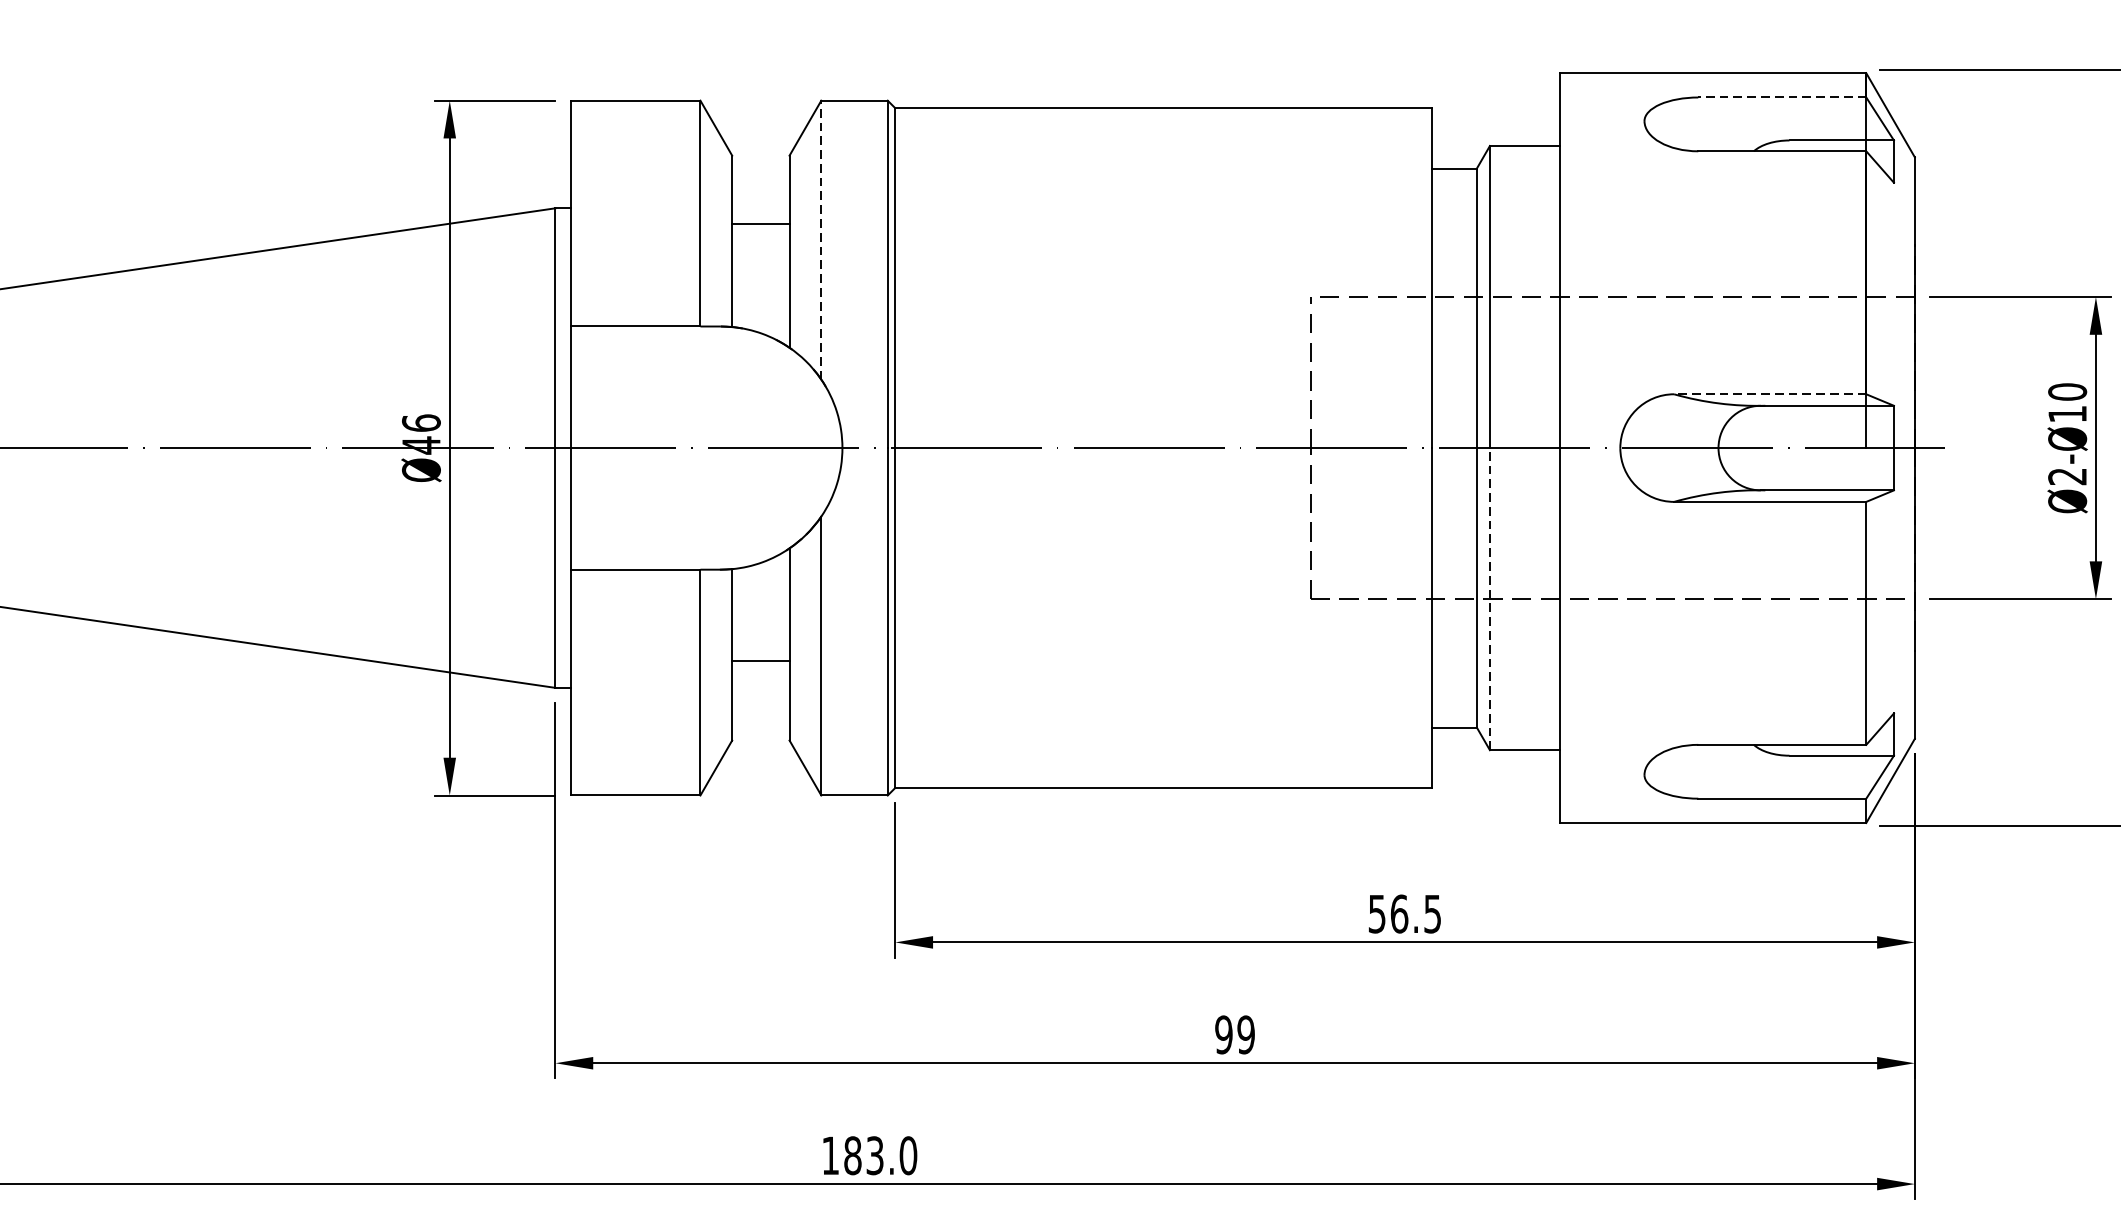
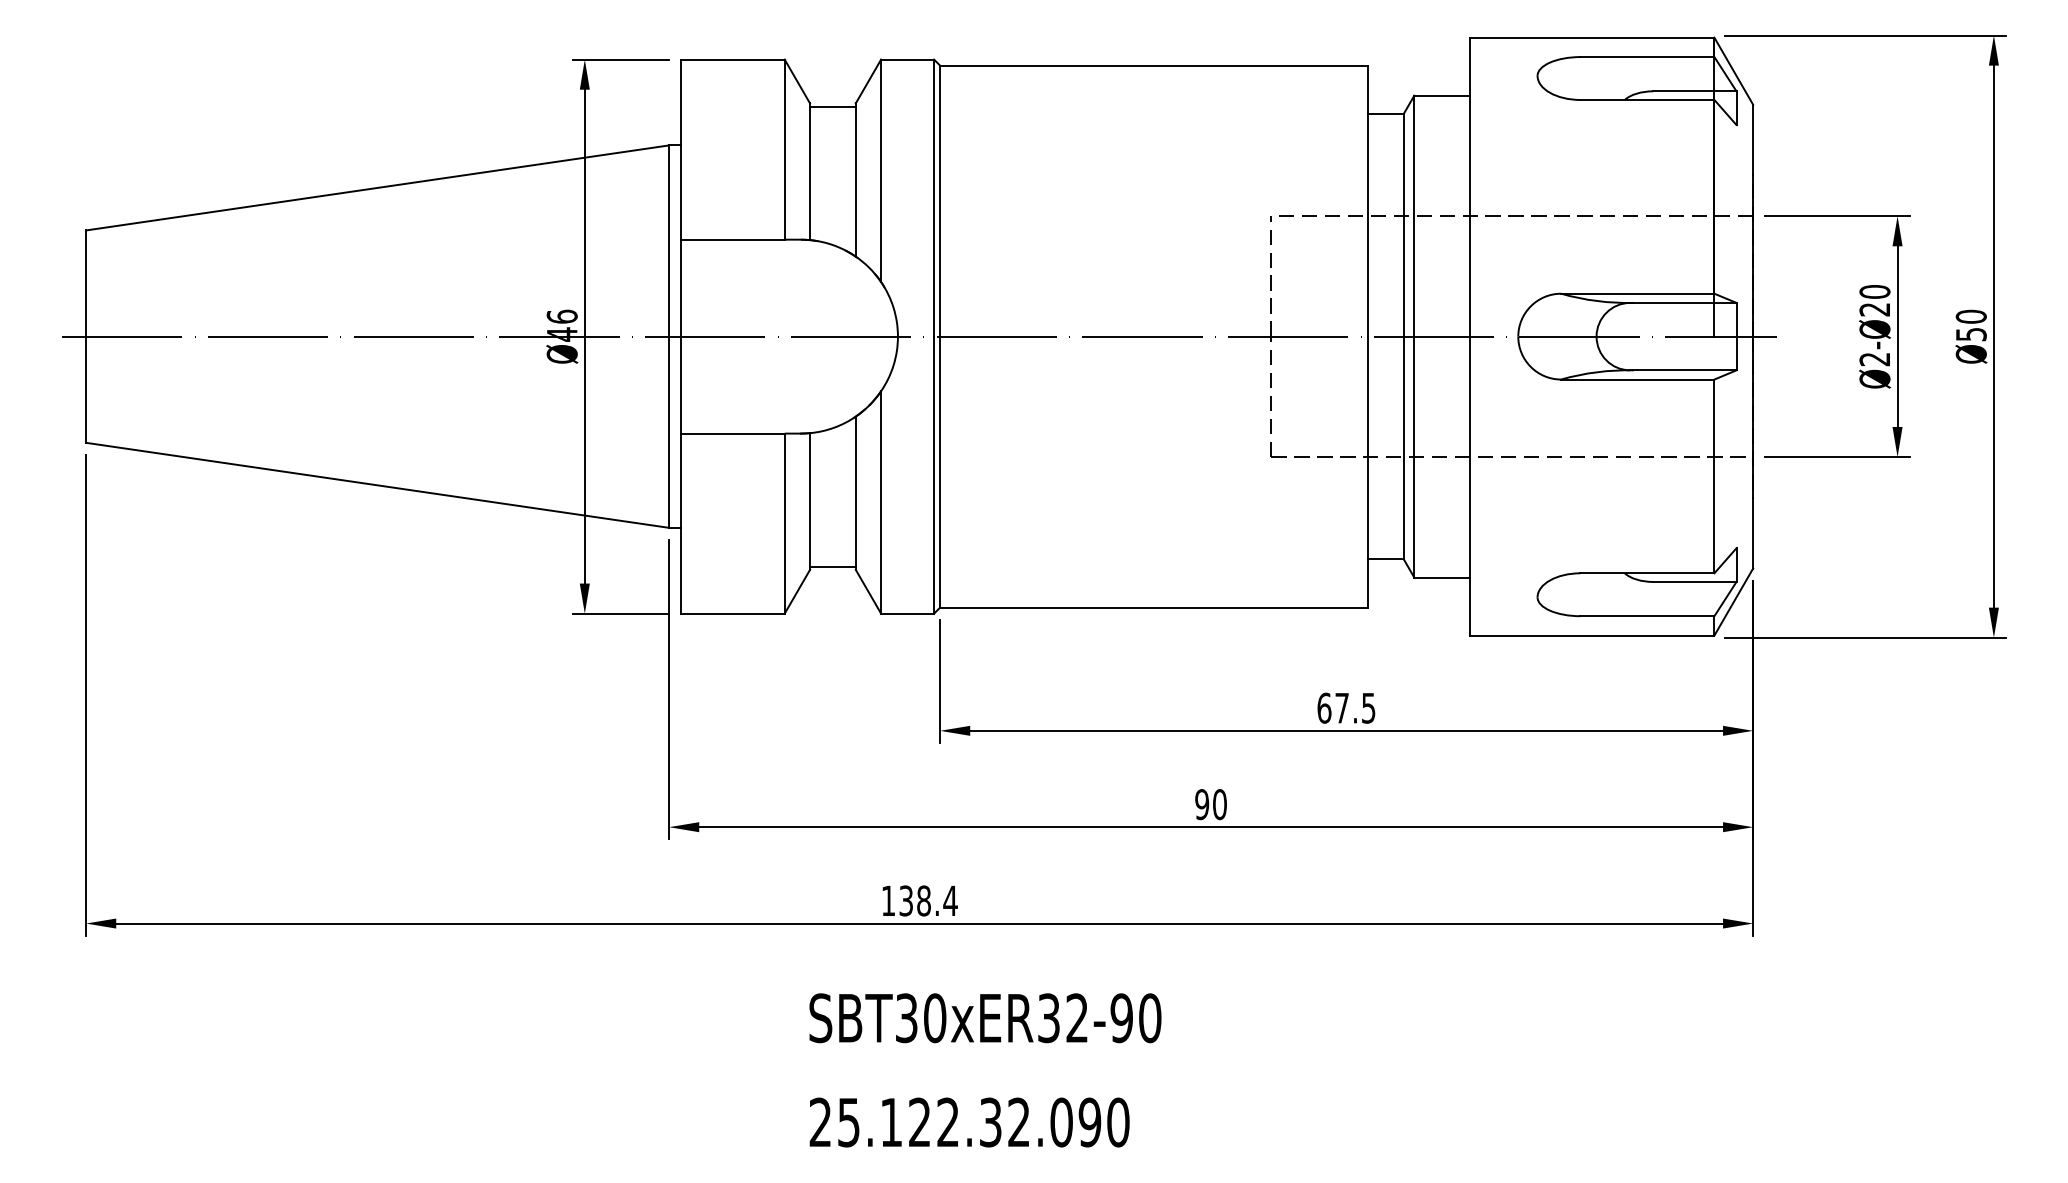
line: (1782, 98) -> (1647, 57), dashed -> solid
line: (760, 223) -> (832, 106), moved
line: (821, 239) -> (881, 170), dashed -> solid
line: (1769, 393) -> (1637, 293), dashed -> solid
text: (2067, 414) -> (1874, 309), 10 -> 20
line: (1490, 598) -> (1414, 456), dashed -> solid
line: (760, 661) -> (832, 566), moved
text: (1388, 913) -> (1333, 707), 56.5 -> 67.5
text: (1245, 1034) -> (1219, 804), 99 -> 90
text: (880, 1155) -> (928, 900), 183.0 -> 138.4

